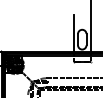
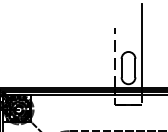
line: (73, 32) -> (114, 56), solid -> dashed

